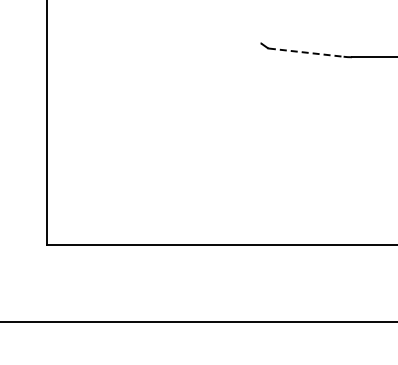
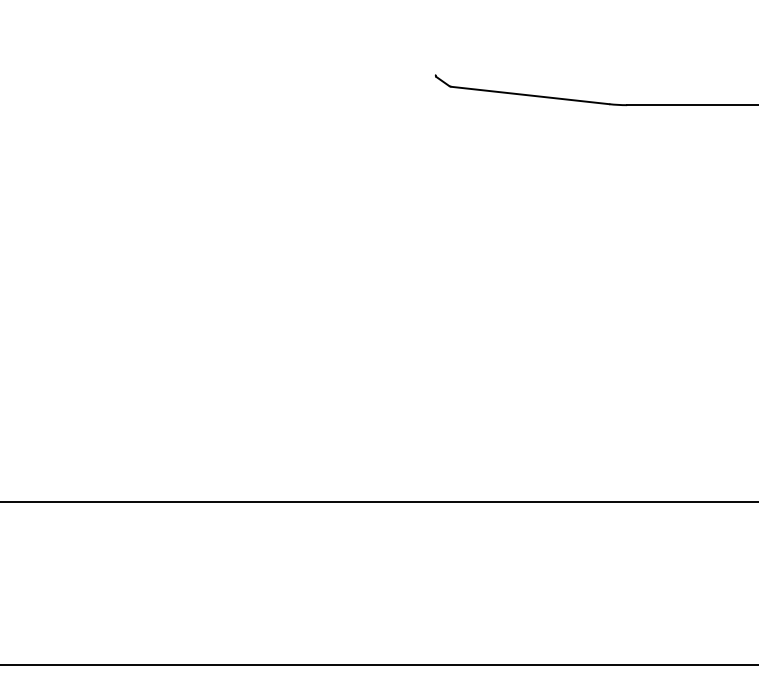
line: (306, 52) -> (530, 95), dashed -> solid

